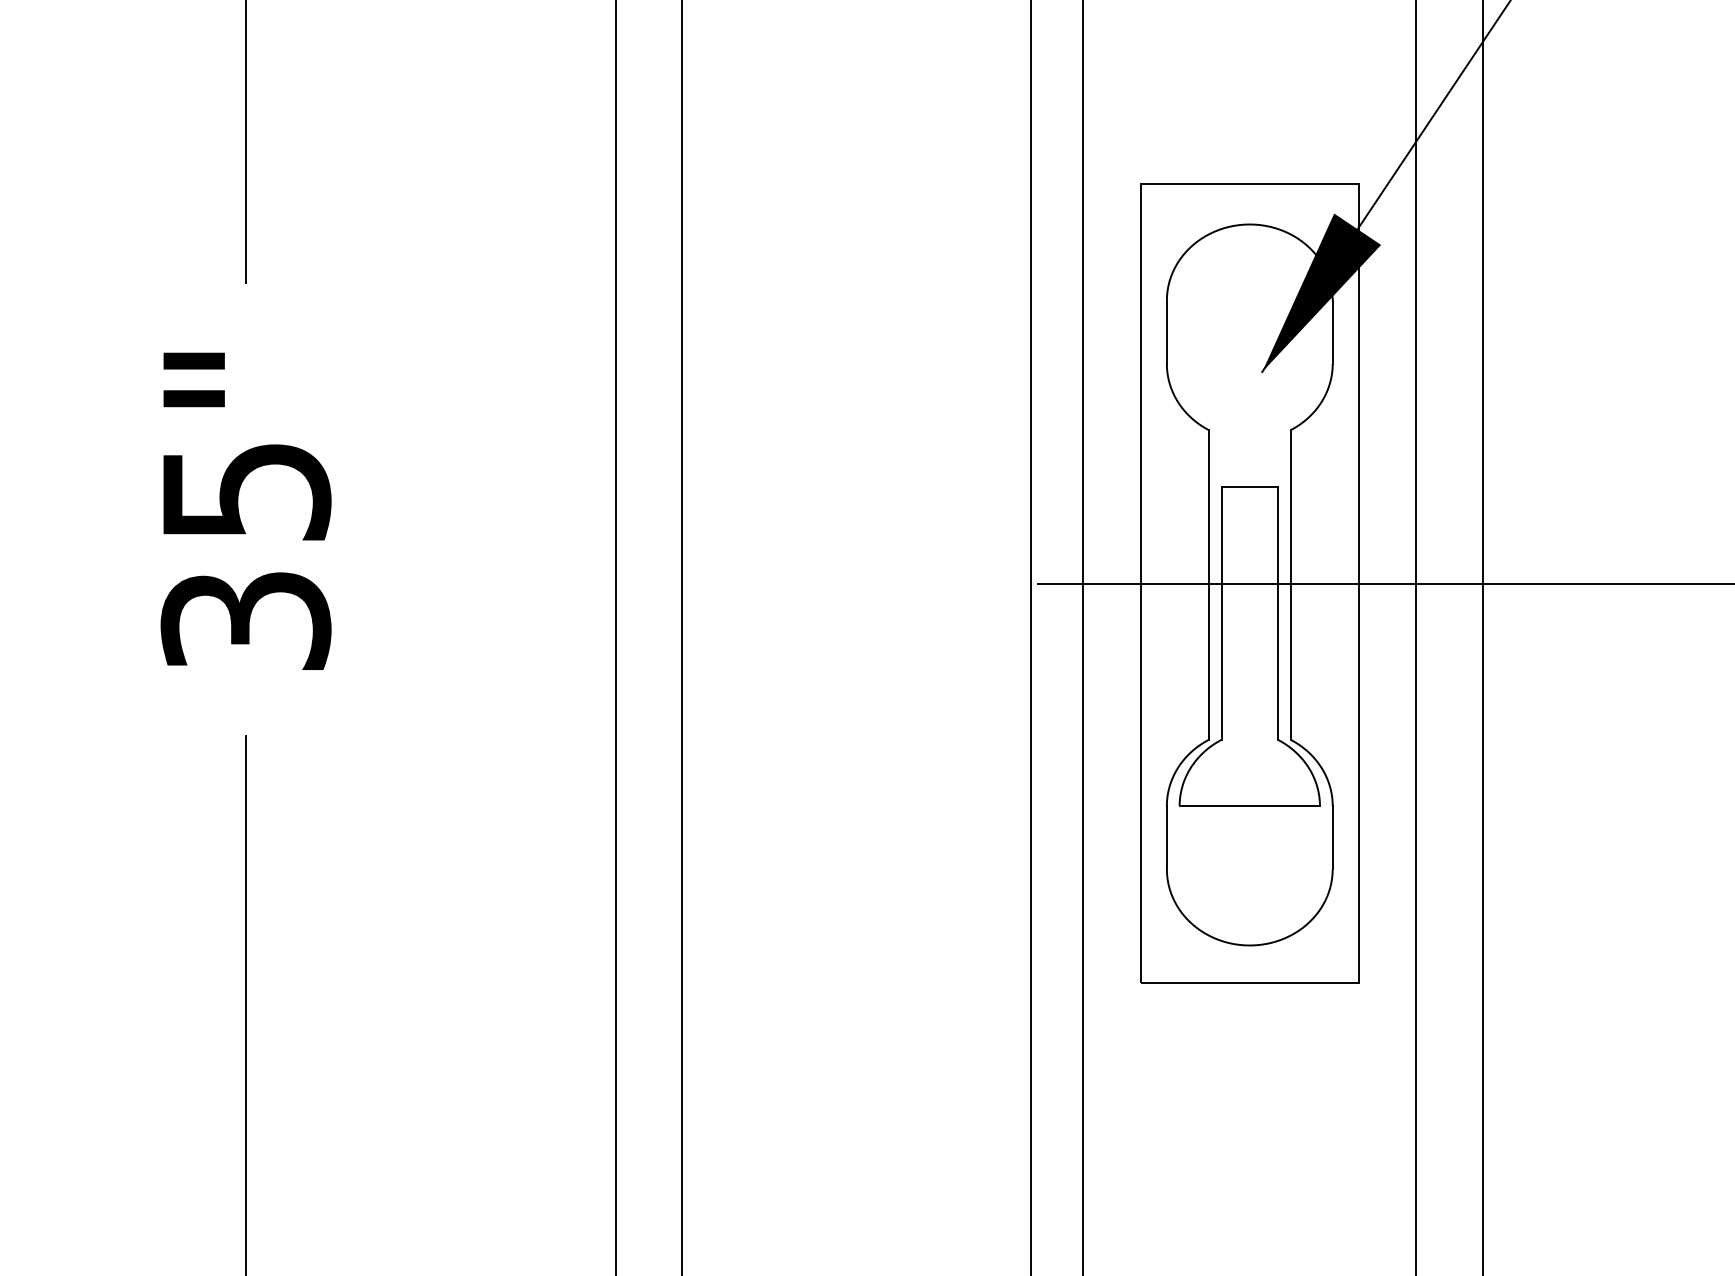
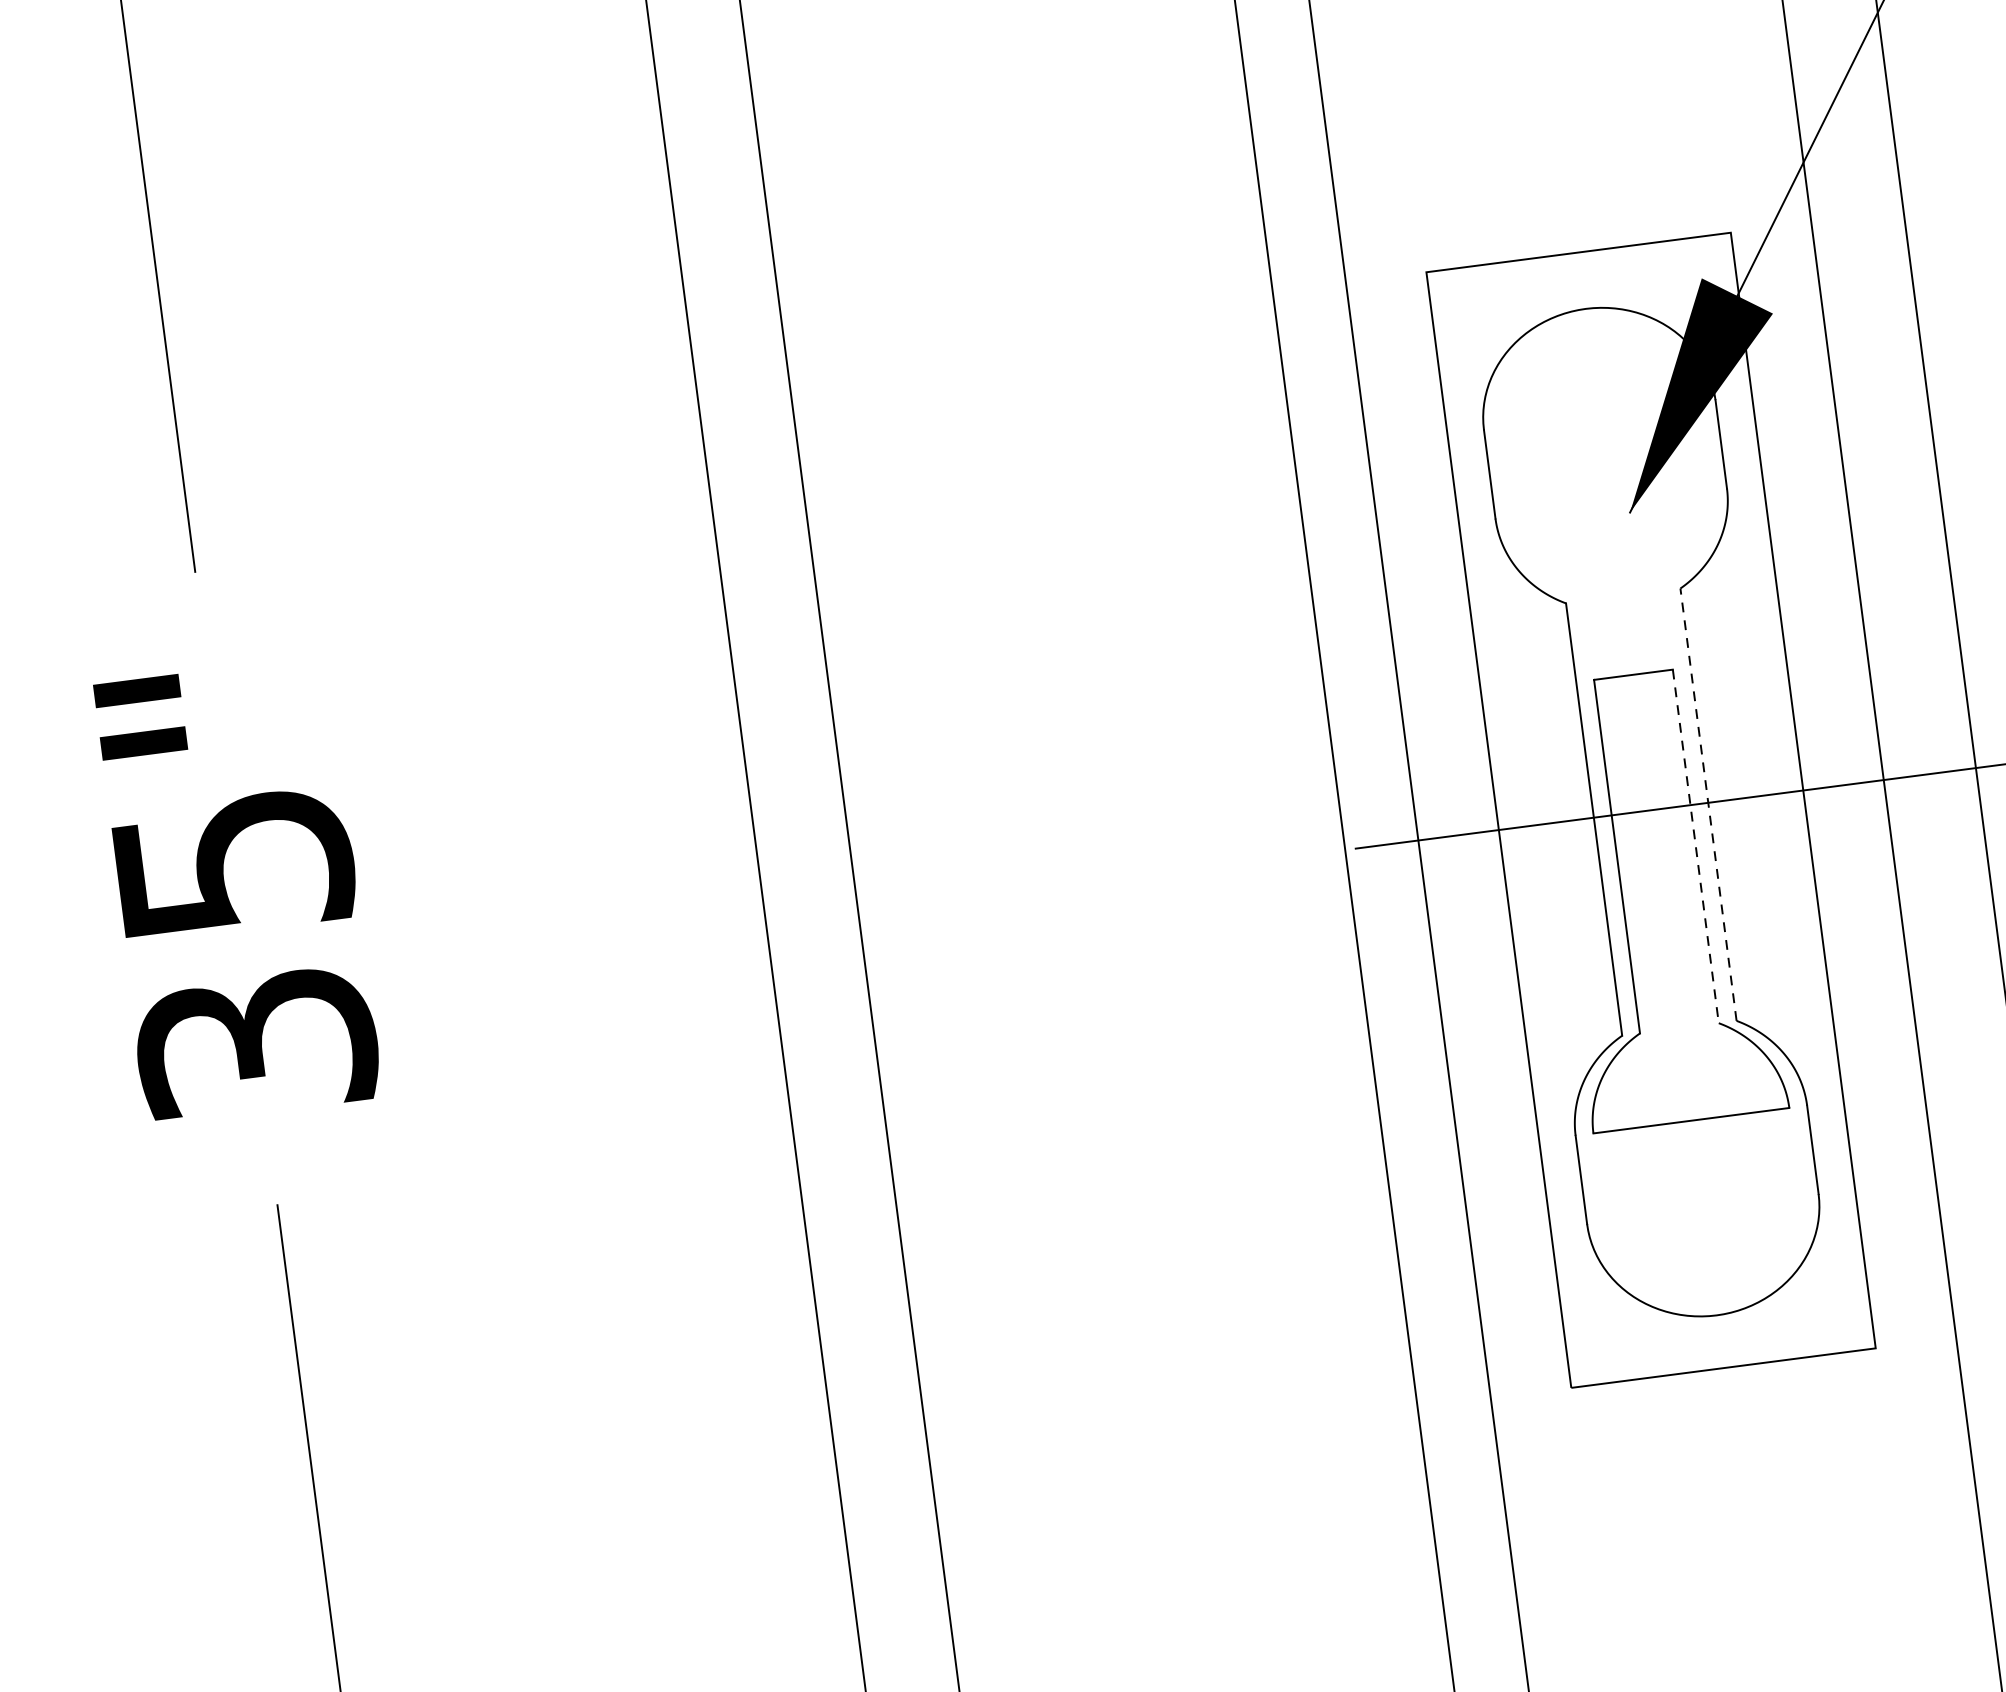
line: (1290, 584) -> (1708, 804), solid -> dashed
line: (1278, 613) -> (1696, 846), solid -> dashed

